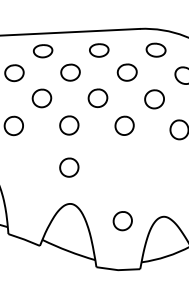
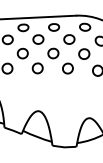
part: (68, 167) -> (37, 91), removed
part: (121, 220) -> (66, 120), removed

